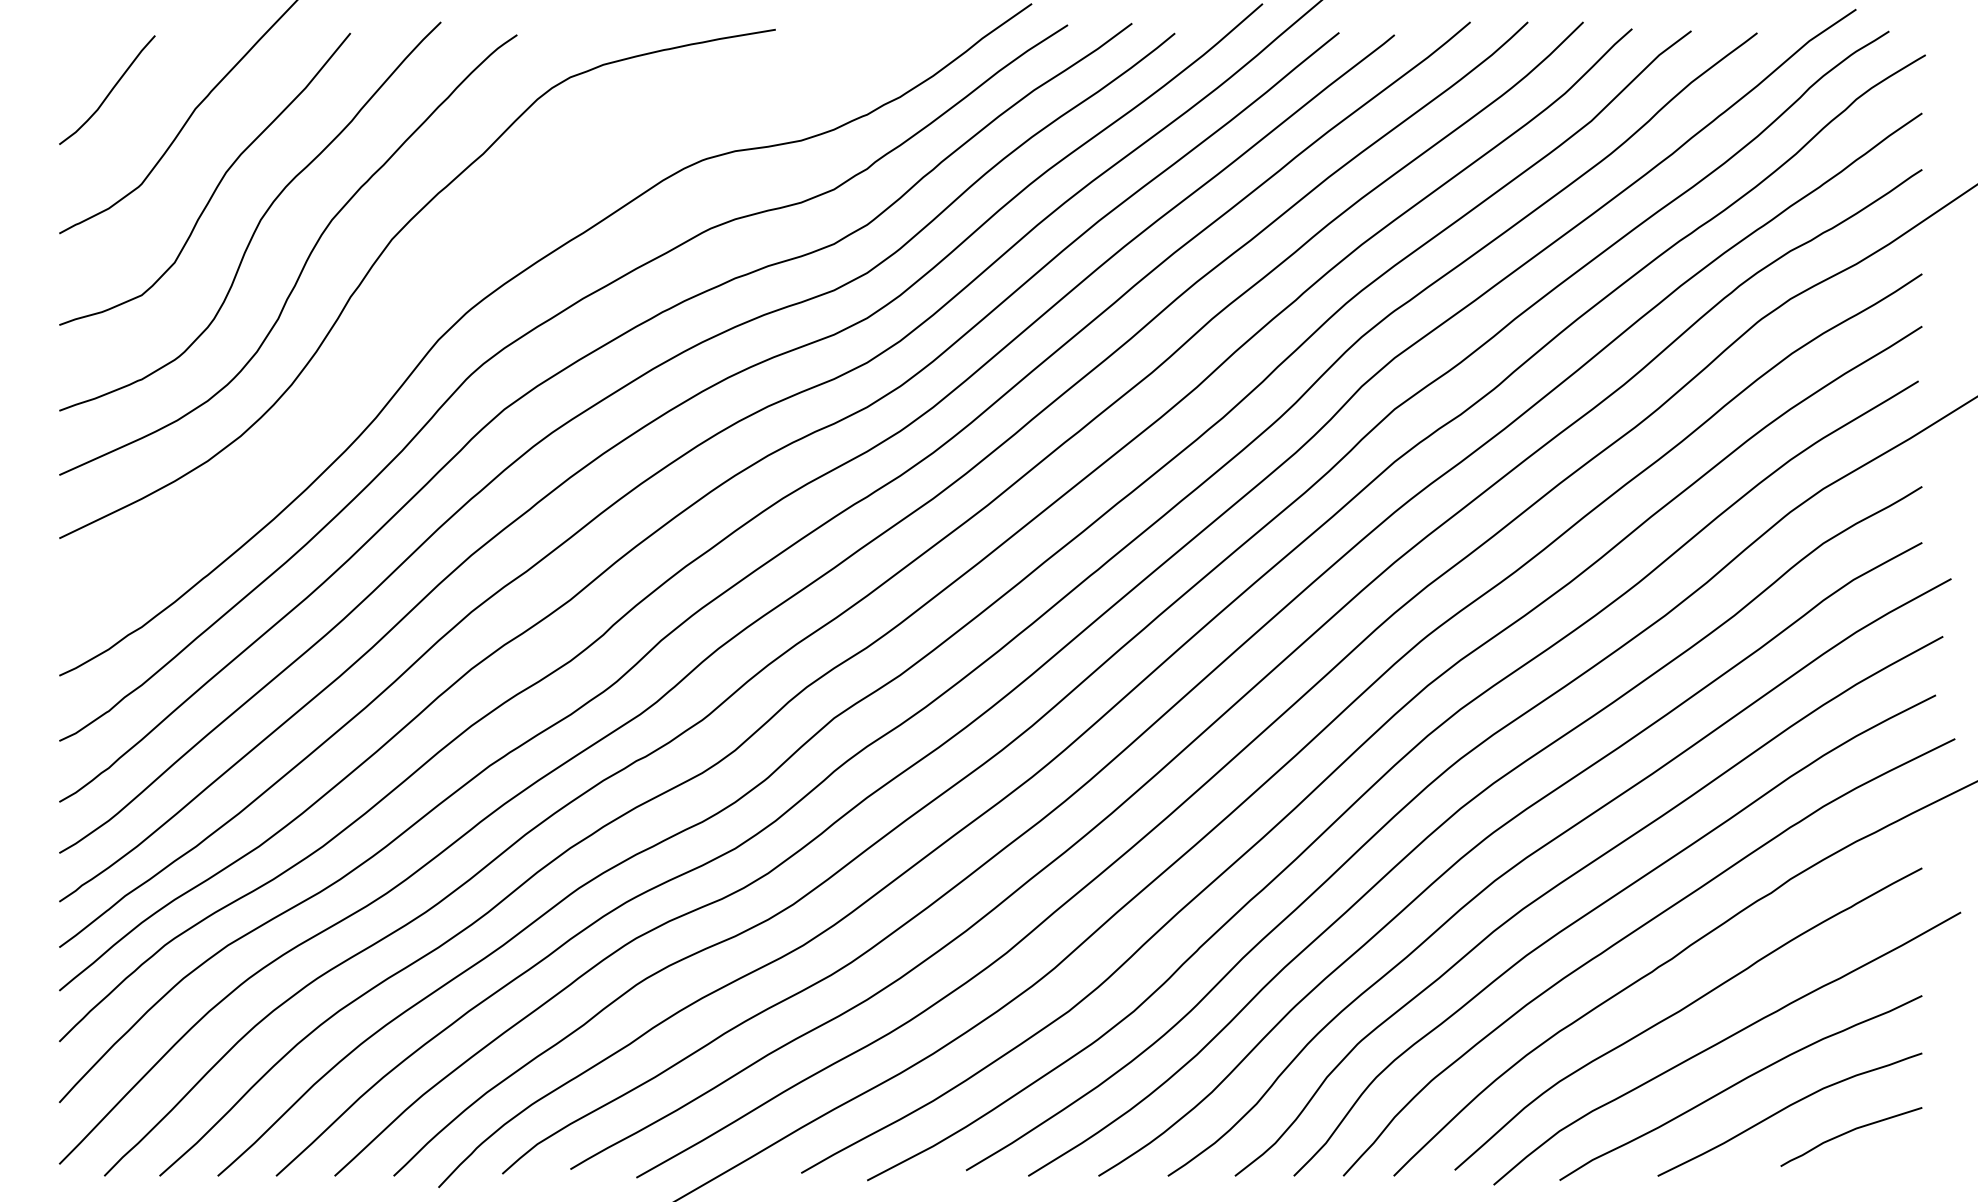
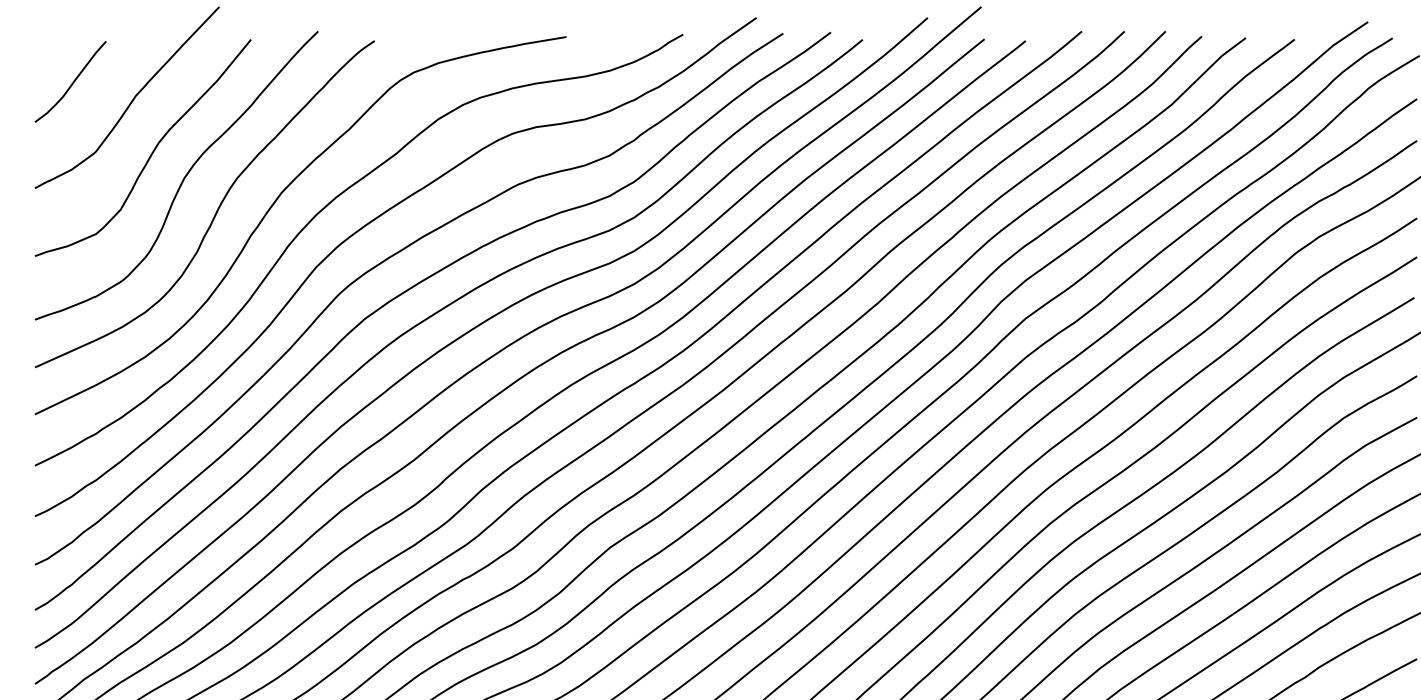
curve: (448, 262) -> (323, 209), added

